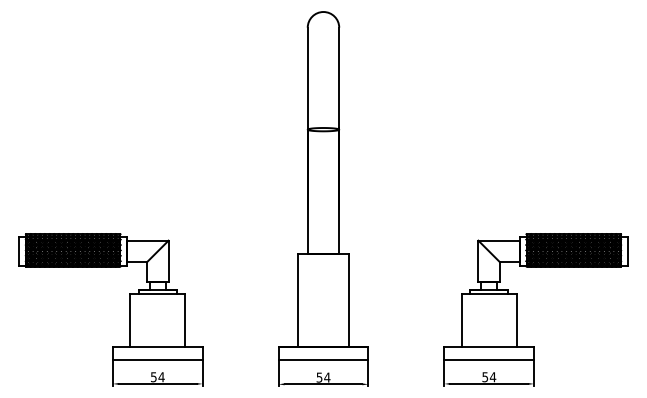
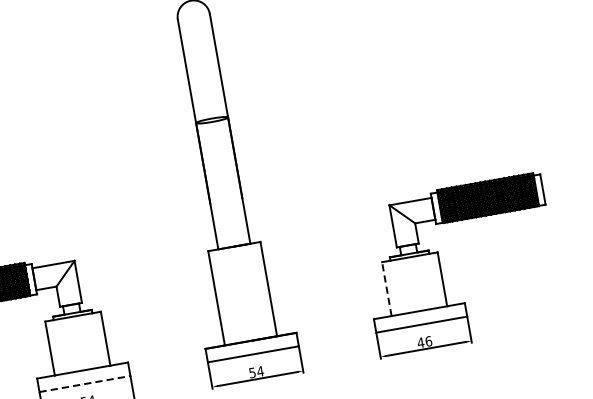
line: (461, 320) -> (386, 289), solid -> dashed
line: (157, 360) -> (84, 384), solid -> dashed
text: (489, 377) -> (425, 342), 54 -> 46

